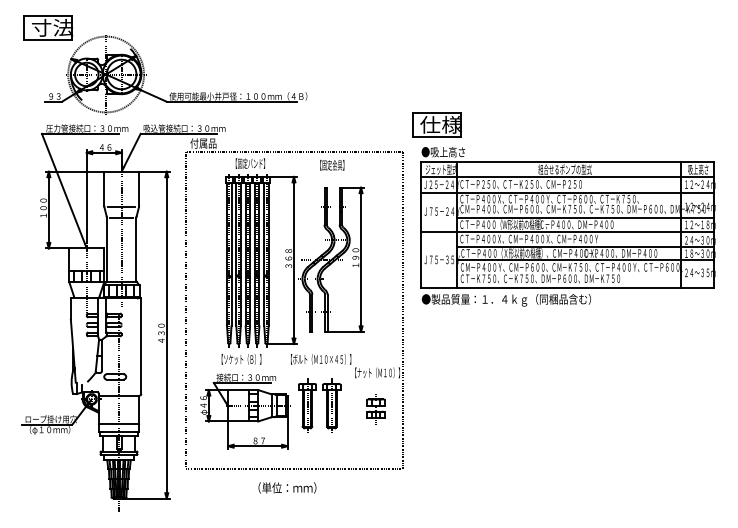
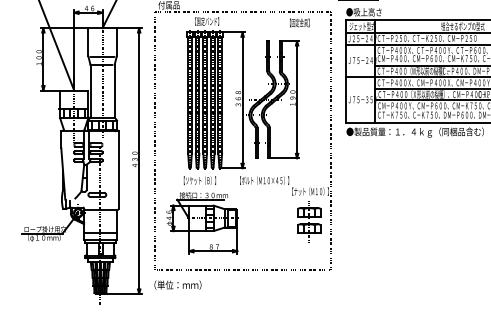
text: (332, 165) -> (299, 23), moved
part: (312, 405) -> (257, 218), removed
part: (375, 409) -> (308, 221), size x1.6
text: (287, 487) -> (178, 284), moved

